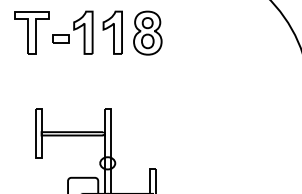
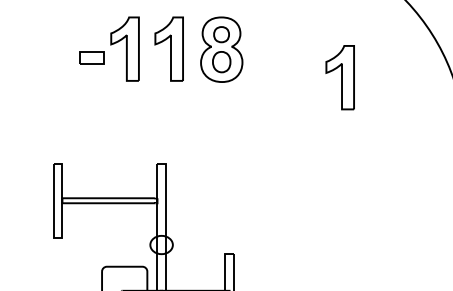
part: (31, 32) -> (47, 48), removed
part: (226, 51) -> (339, 77), added

